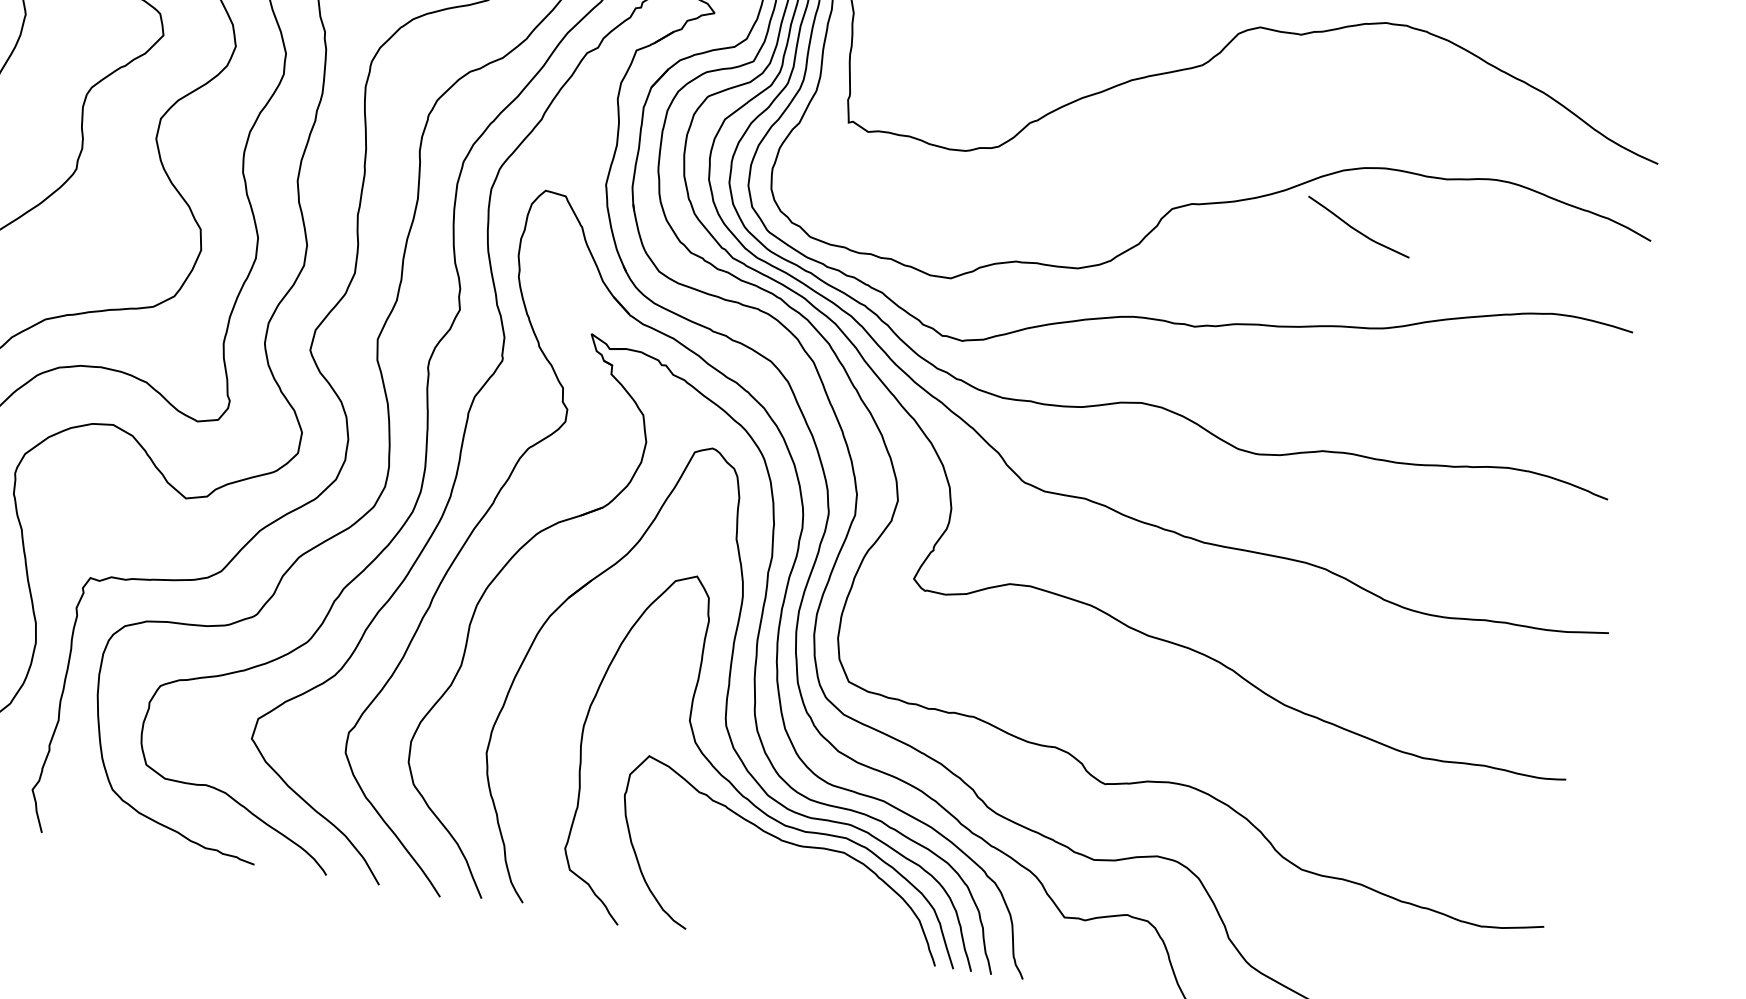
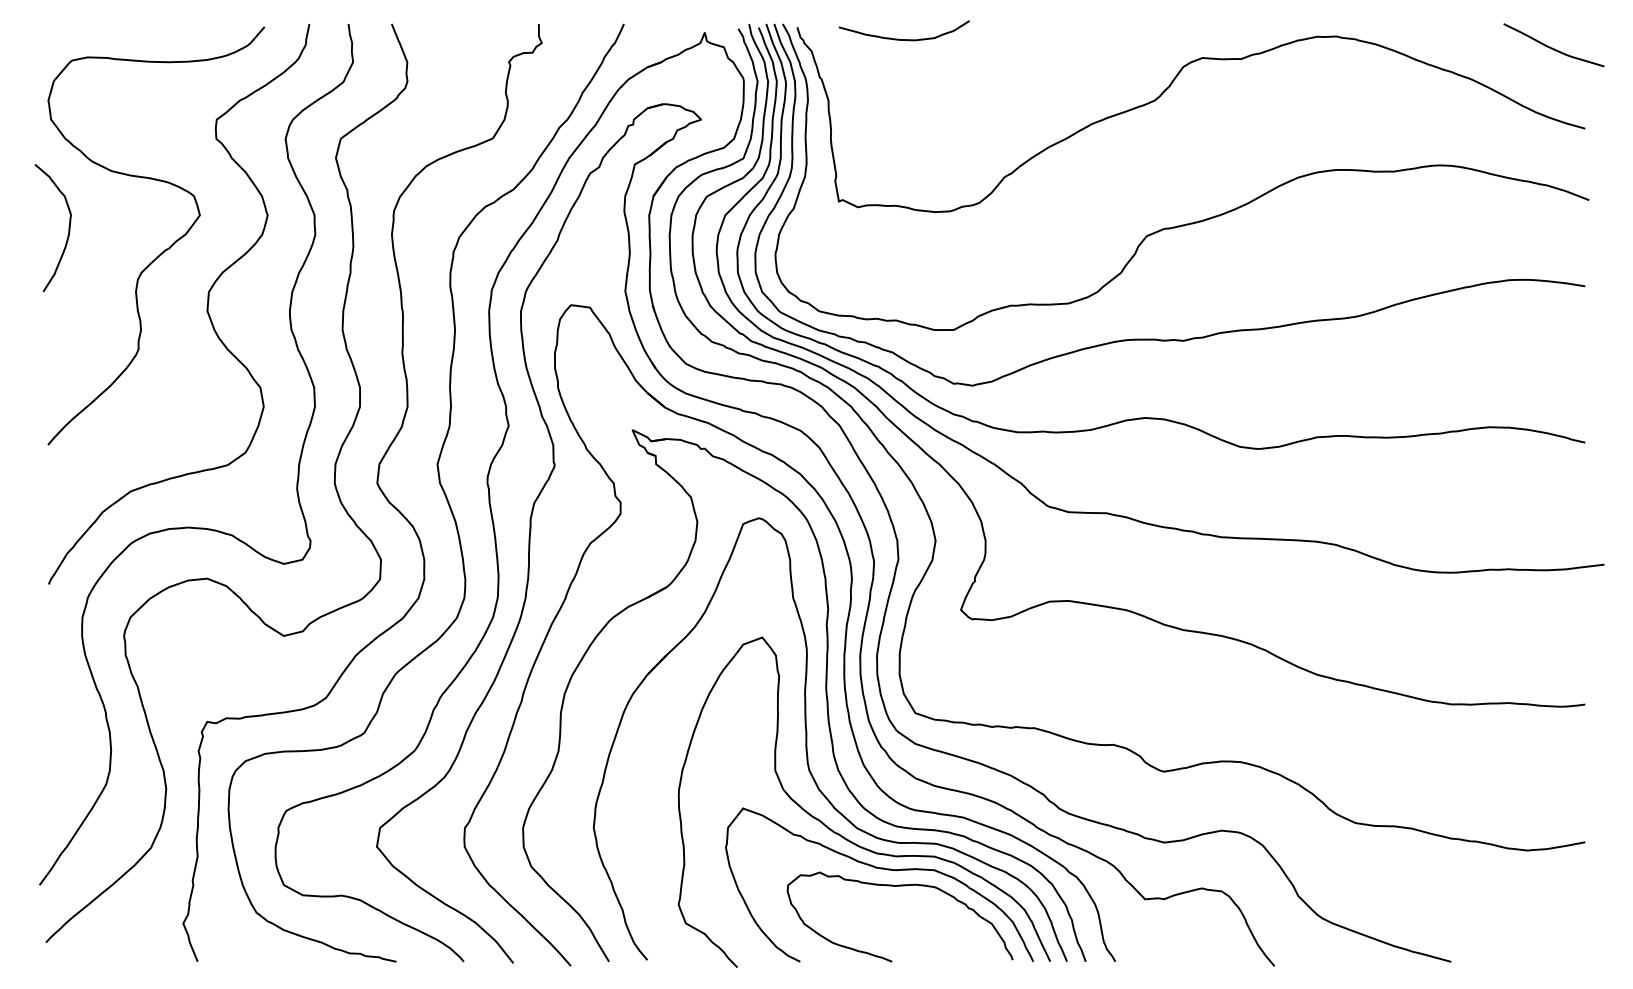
curve: (1356, 229) -> (1552, 47), moved
curve: (804, 864) -> (899, 886), added

